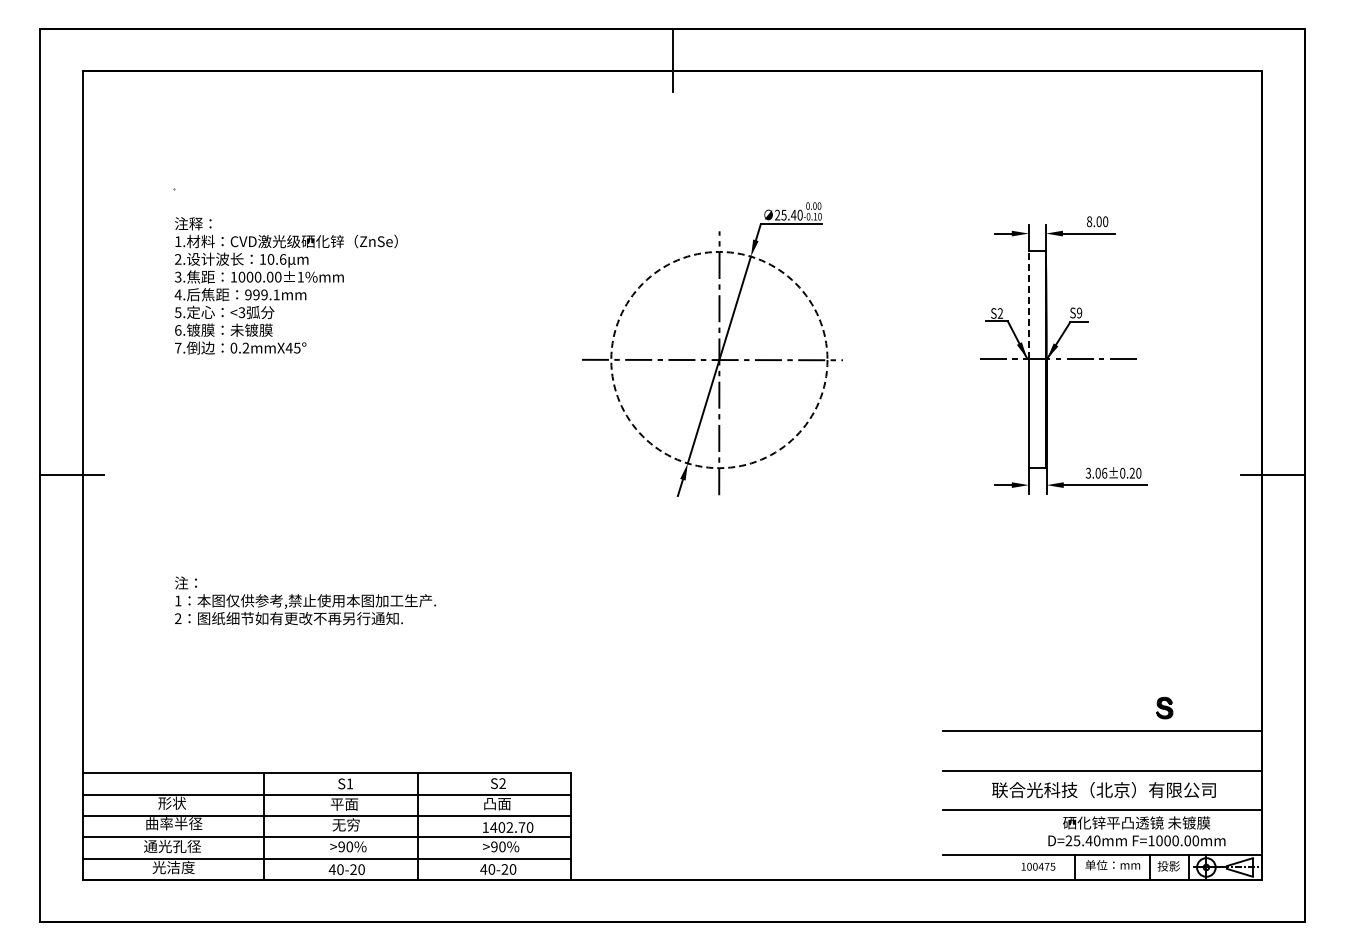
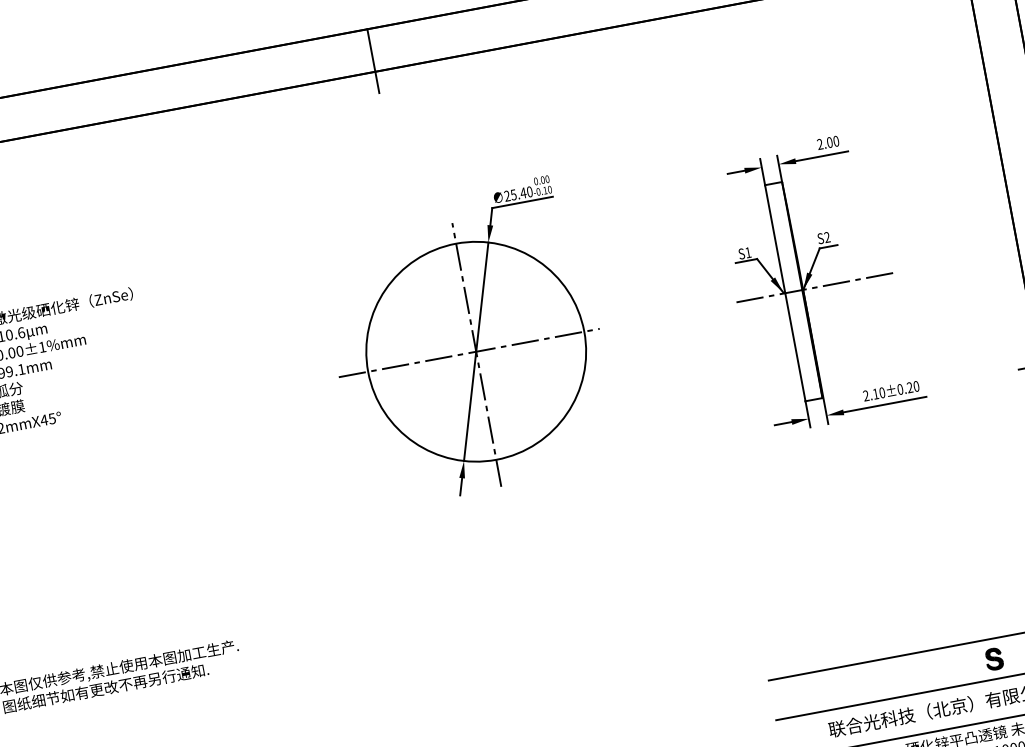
text: (1089, 221) -> (820, 144), 8.00 -> 2.00
line: (1028, 304) -> (774, 238), dashed -> solid
text: (1000, 313) -> (748, 252), S2 -> S1
text: (1079, 313) -> (827, 237), S9 -> S2
circle: (719, 359) -> (476, 351), dashed -> solid
text: (1096, 472) -> (874, 393), 3.06±0.20 -> 2.10±0.20
part: (1164, 707) -> (993, 658), moved

